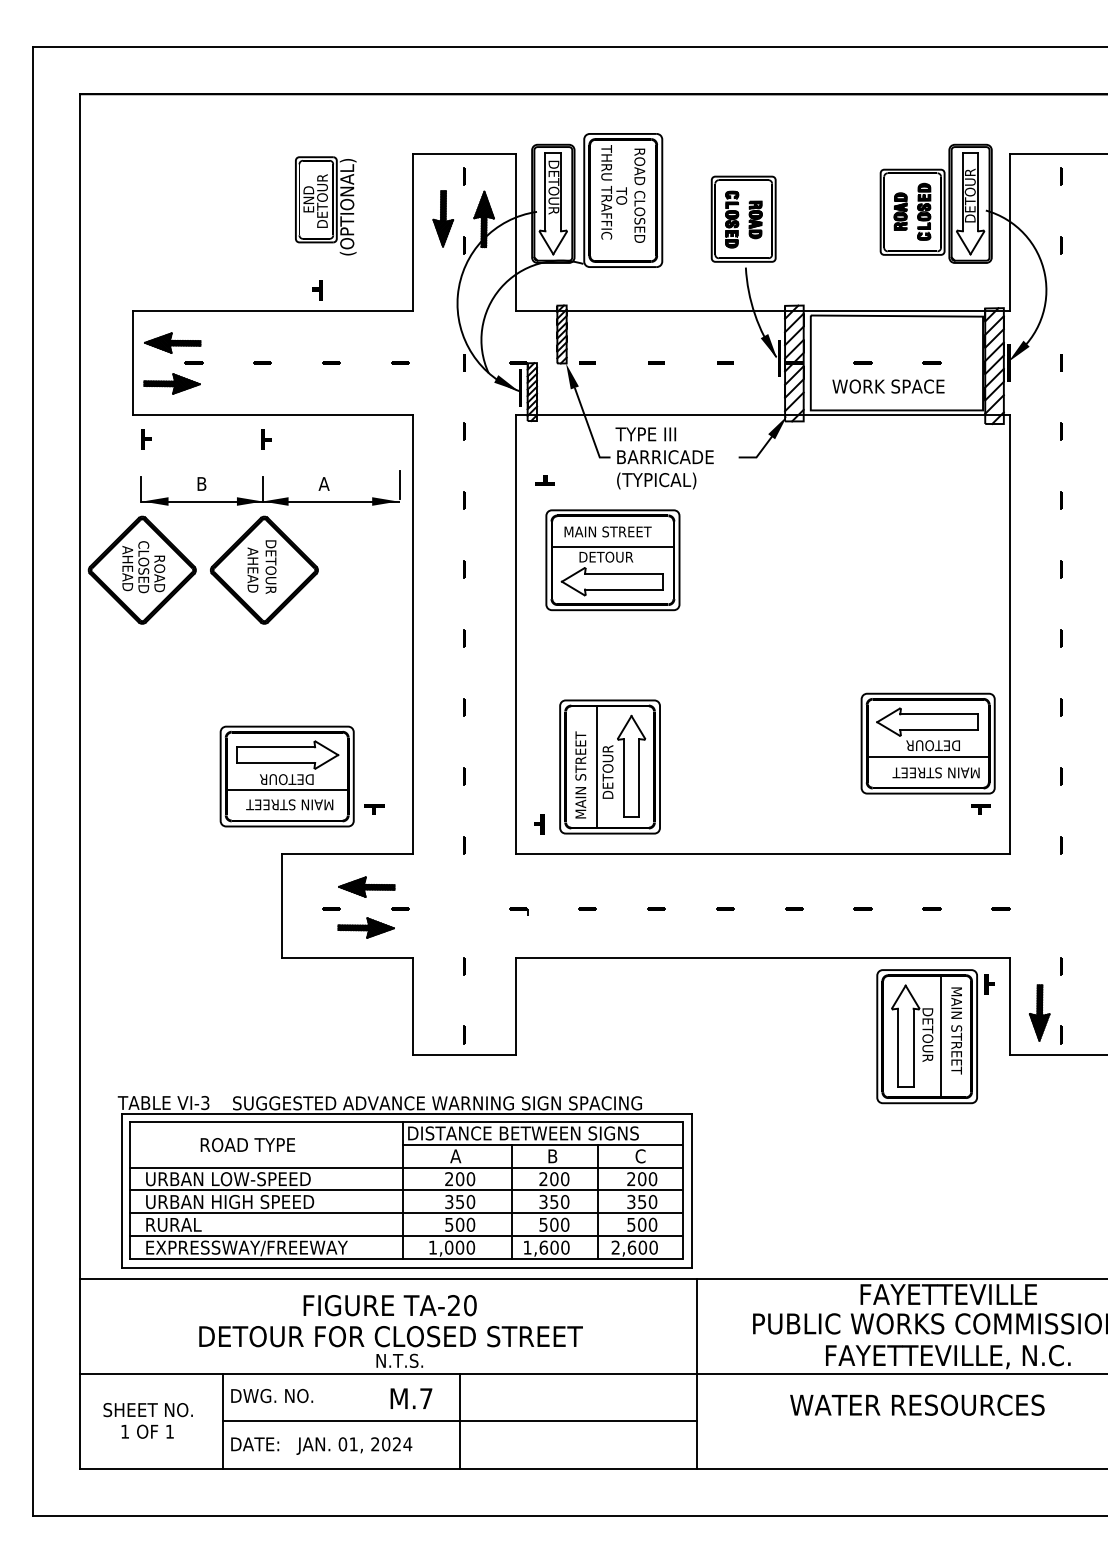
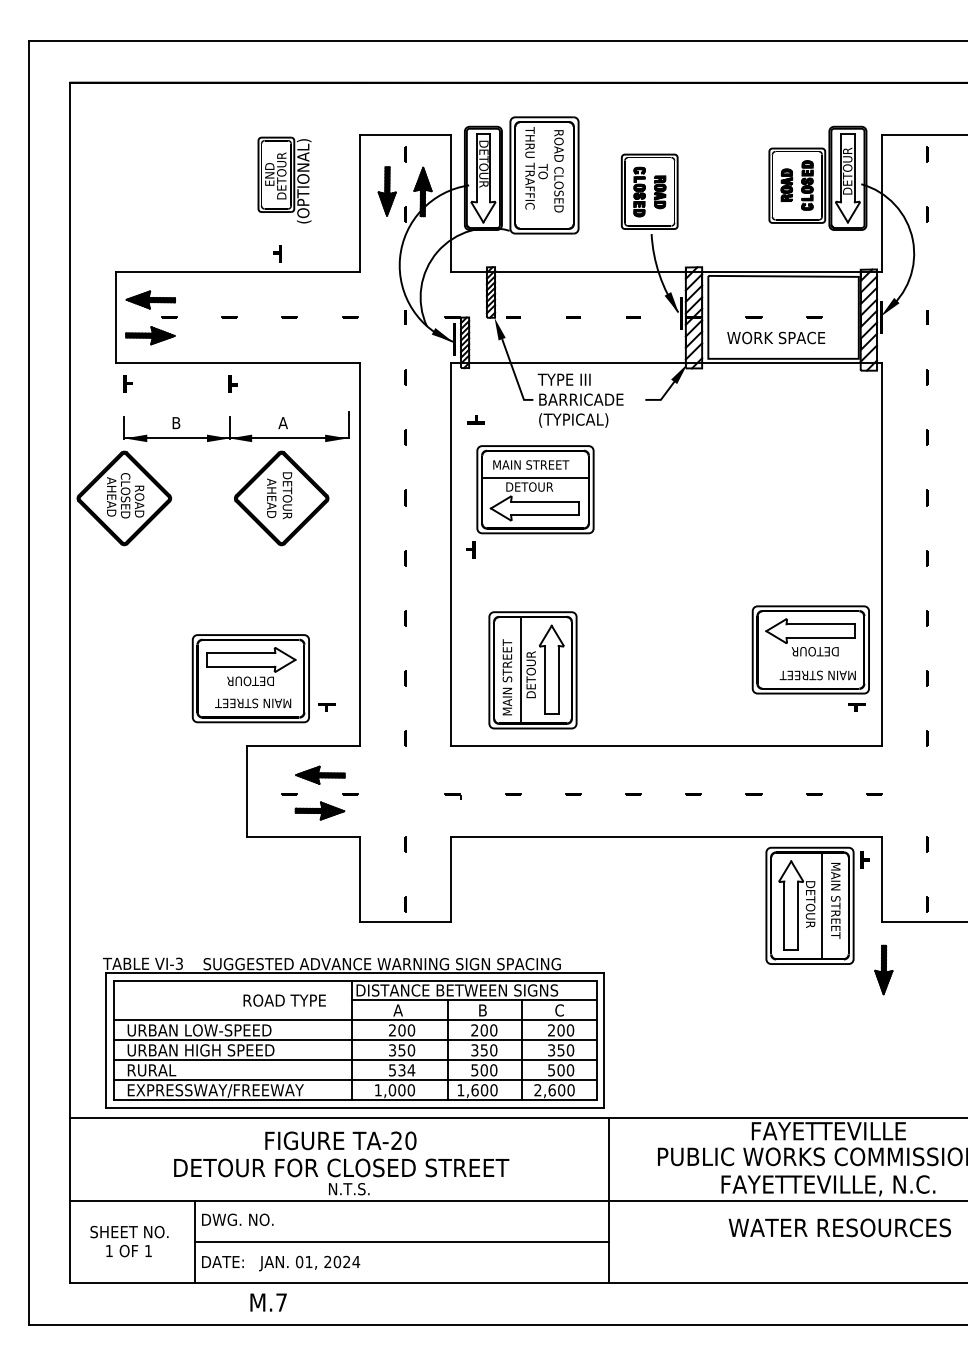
part: (264, 569) -> (281, 497), moved
line: (927, 757) -> (810, 662), removed
line: (286, 790) -> (250, 690), removed
part: (539, 824) -> (471, 550), moved
part: (1039, 1012) -> (883, 969), moved
text: (247, 1145) -> (284, 1000), moved
text: (465, 1224) -> (406, 1070), 500 -> 534
text: (411, 1398) -> (268, 1302), moved
text: (917, 1404) -> (839, 1227), moved
line: (459, 1420) -> (401, 1241), removed

